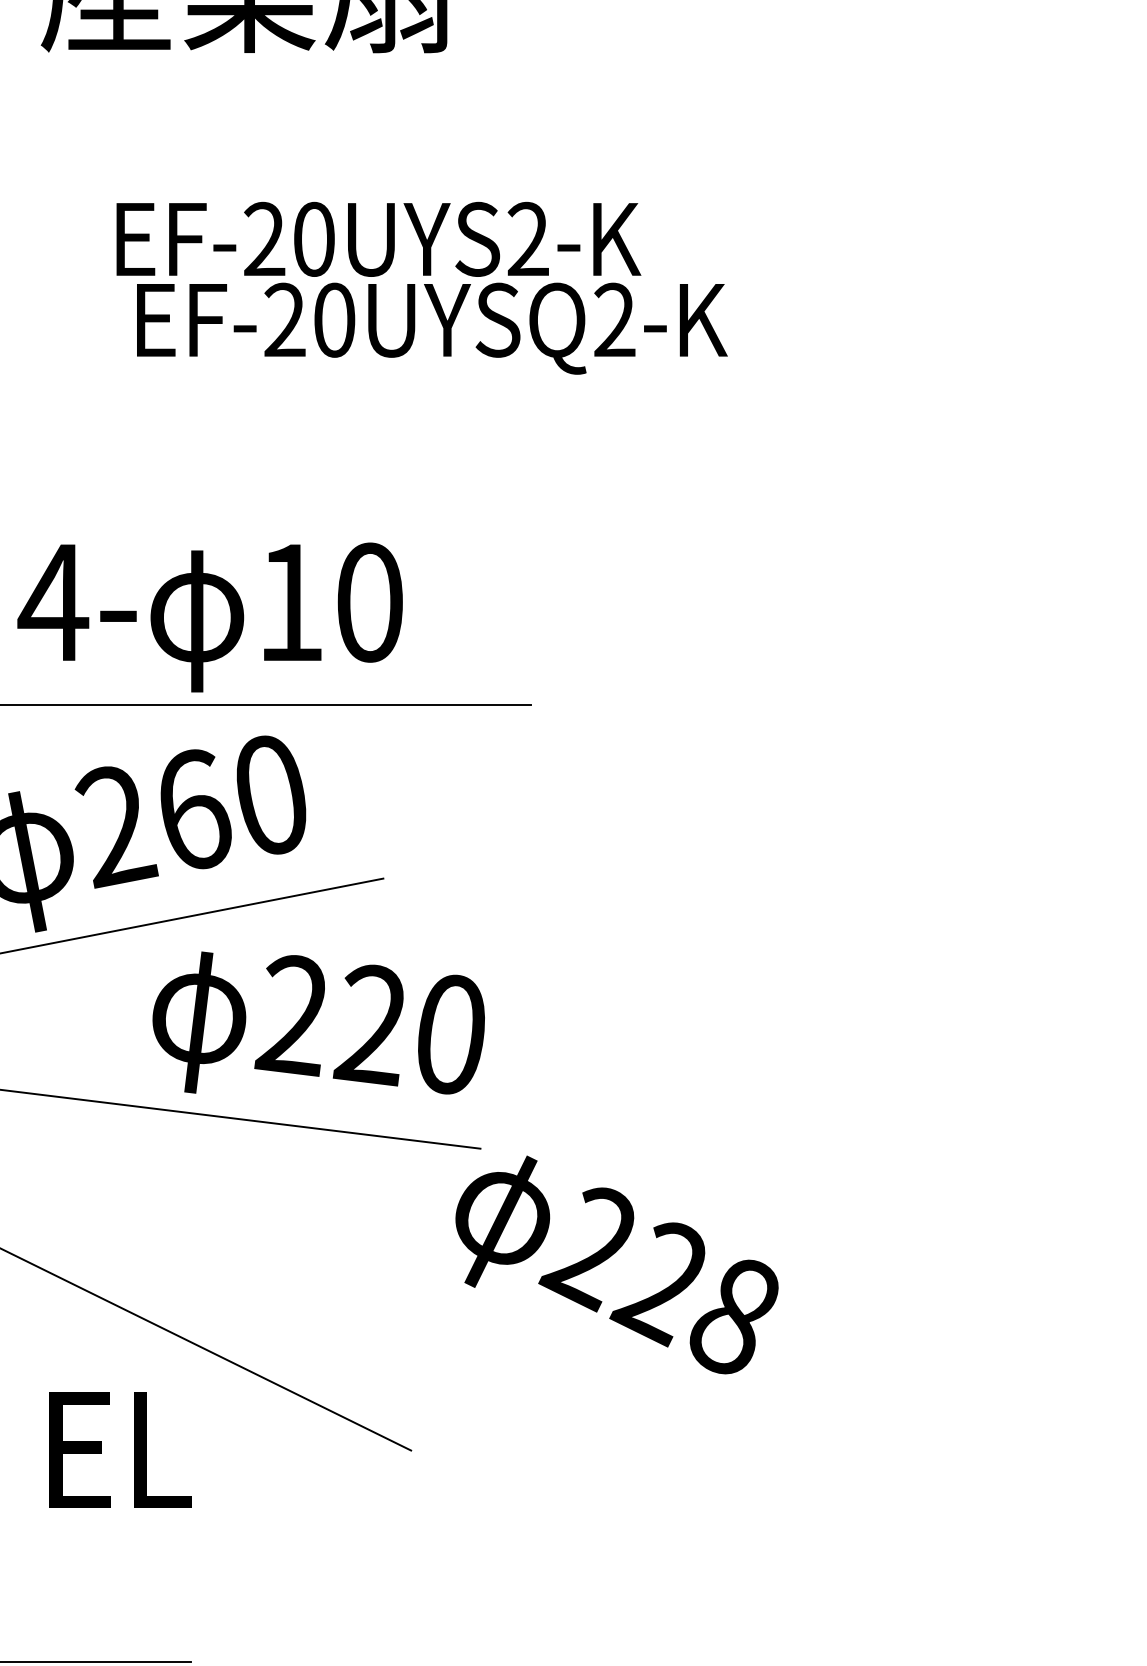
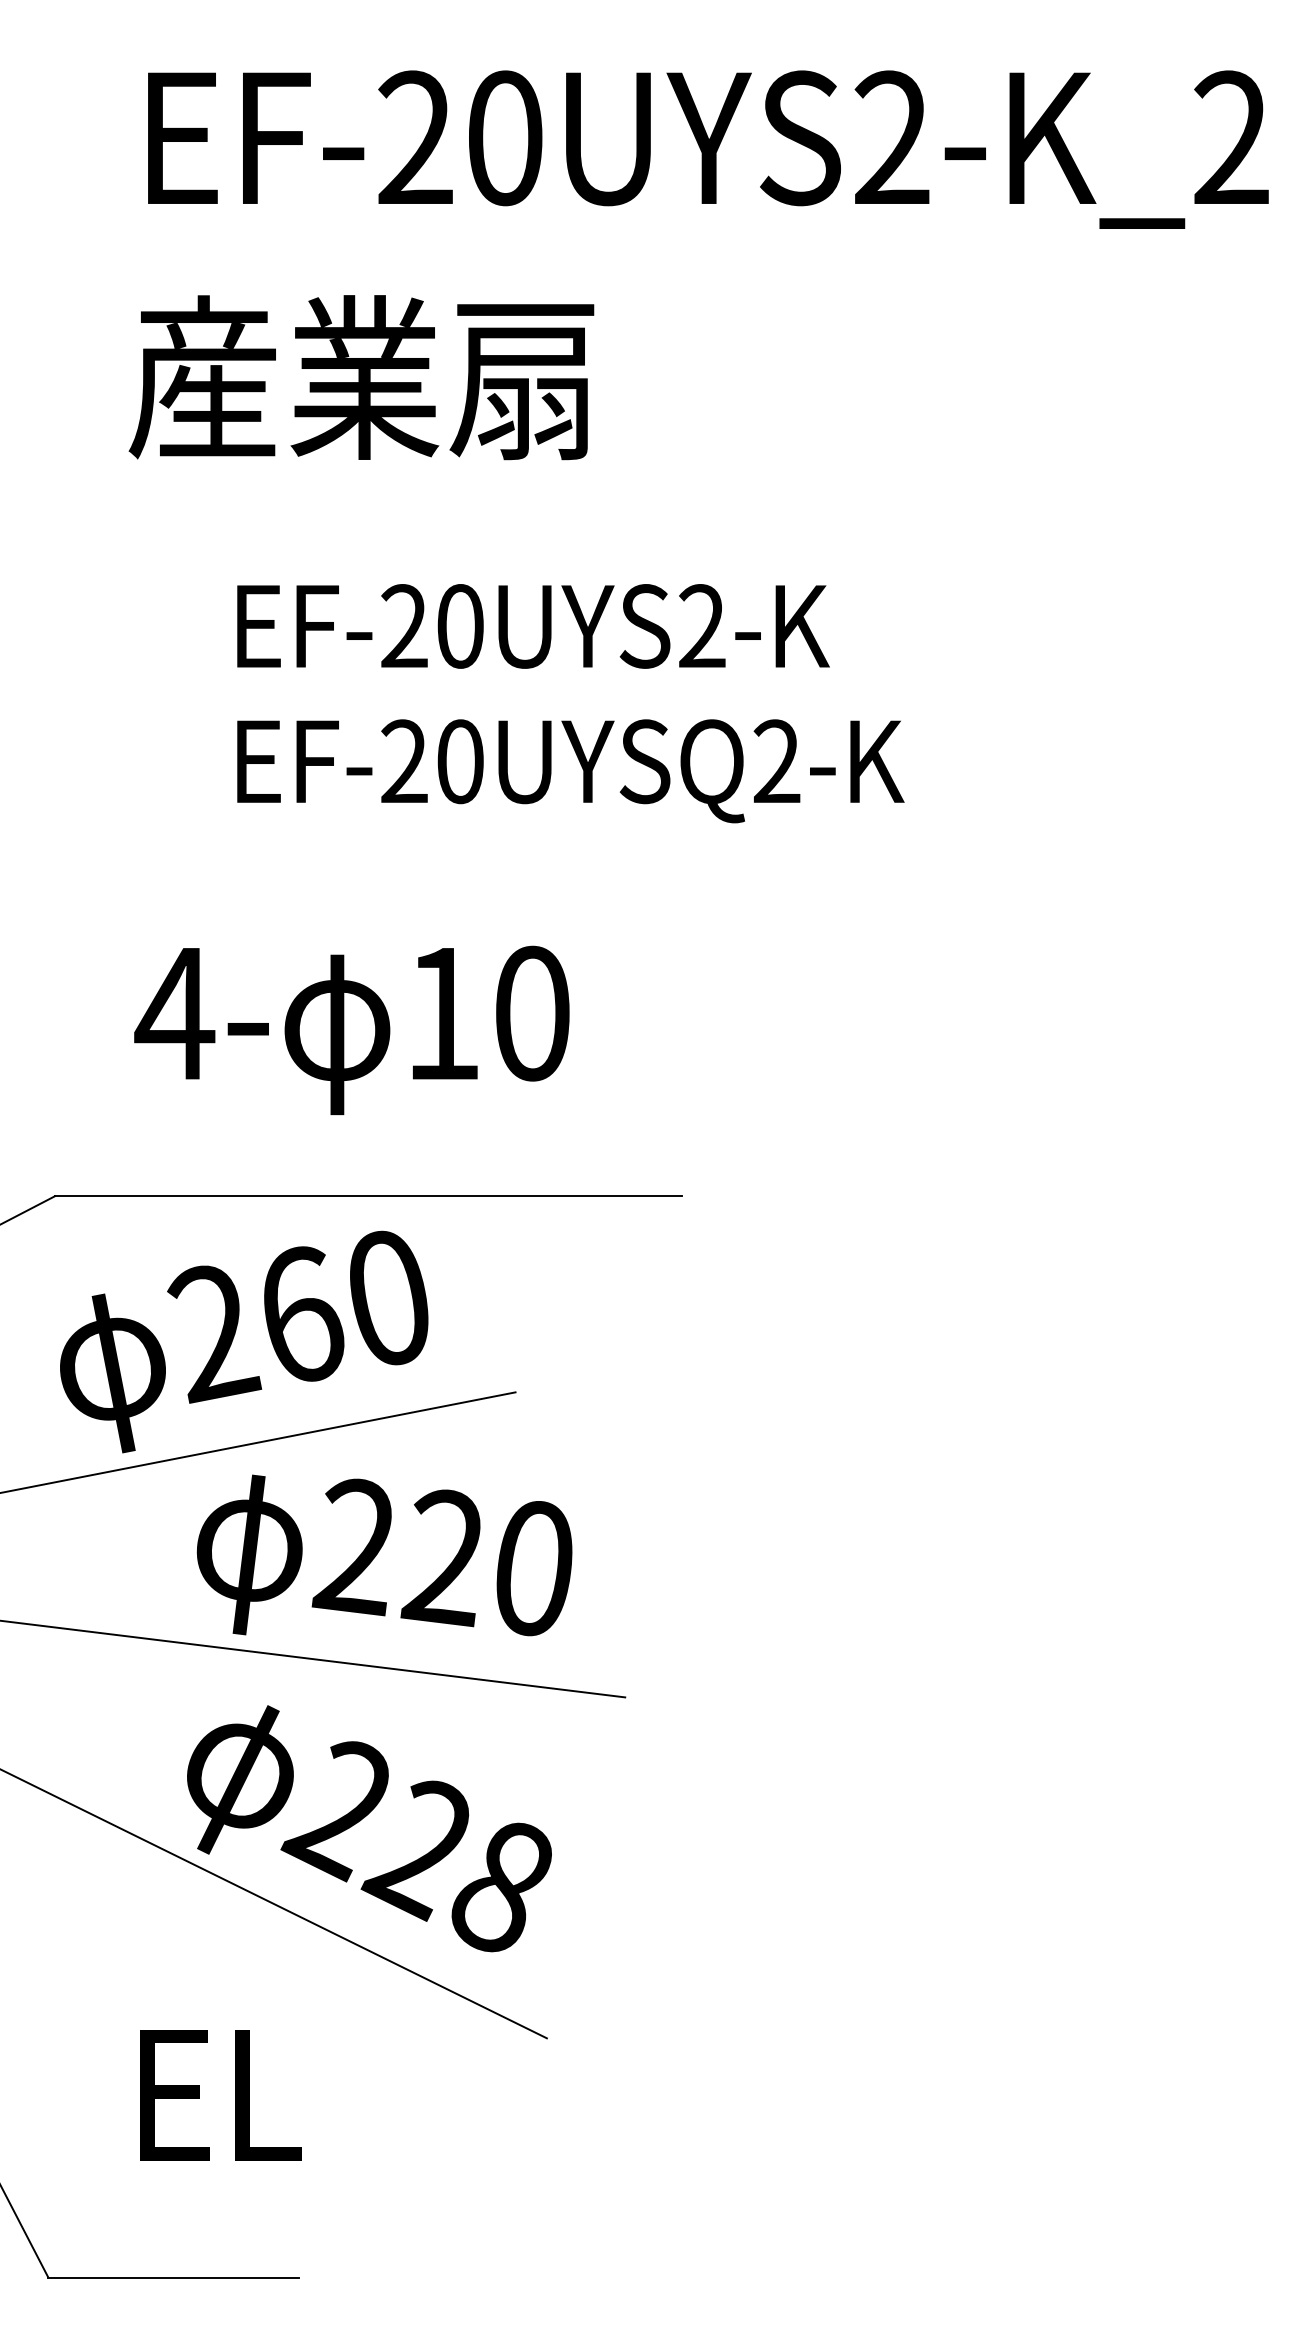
text: (378, 239) -> (533, 626), moved
text: (209, 617) -> (351, 1030), moved
text: (318, 1023) -> (384, 1555), moved
text: (617, 1264) -> (369, 1828), moved
text: (120, 1450) -> (220, 2095), moved

